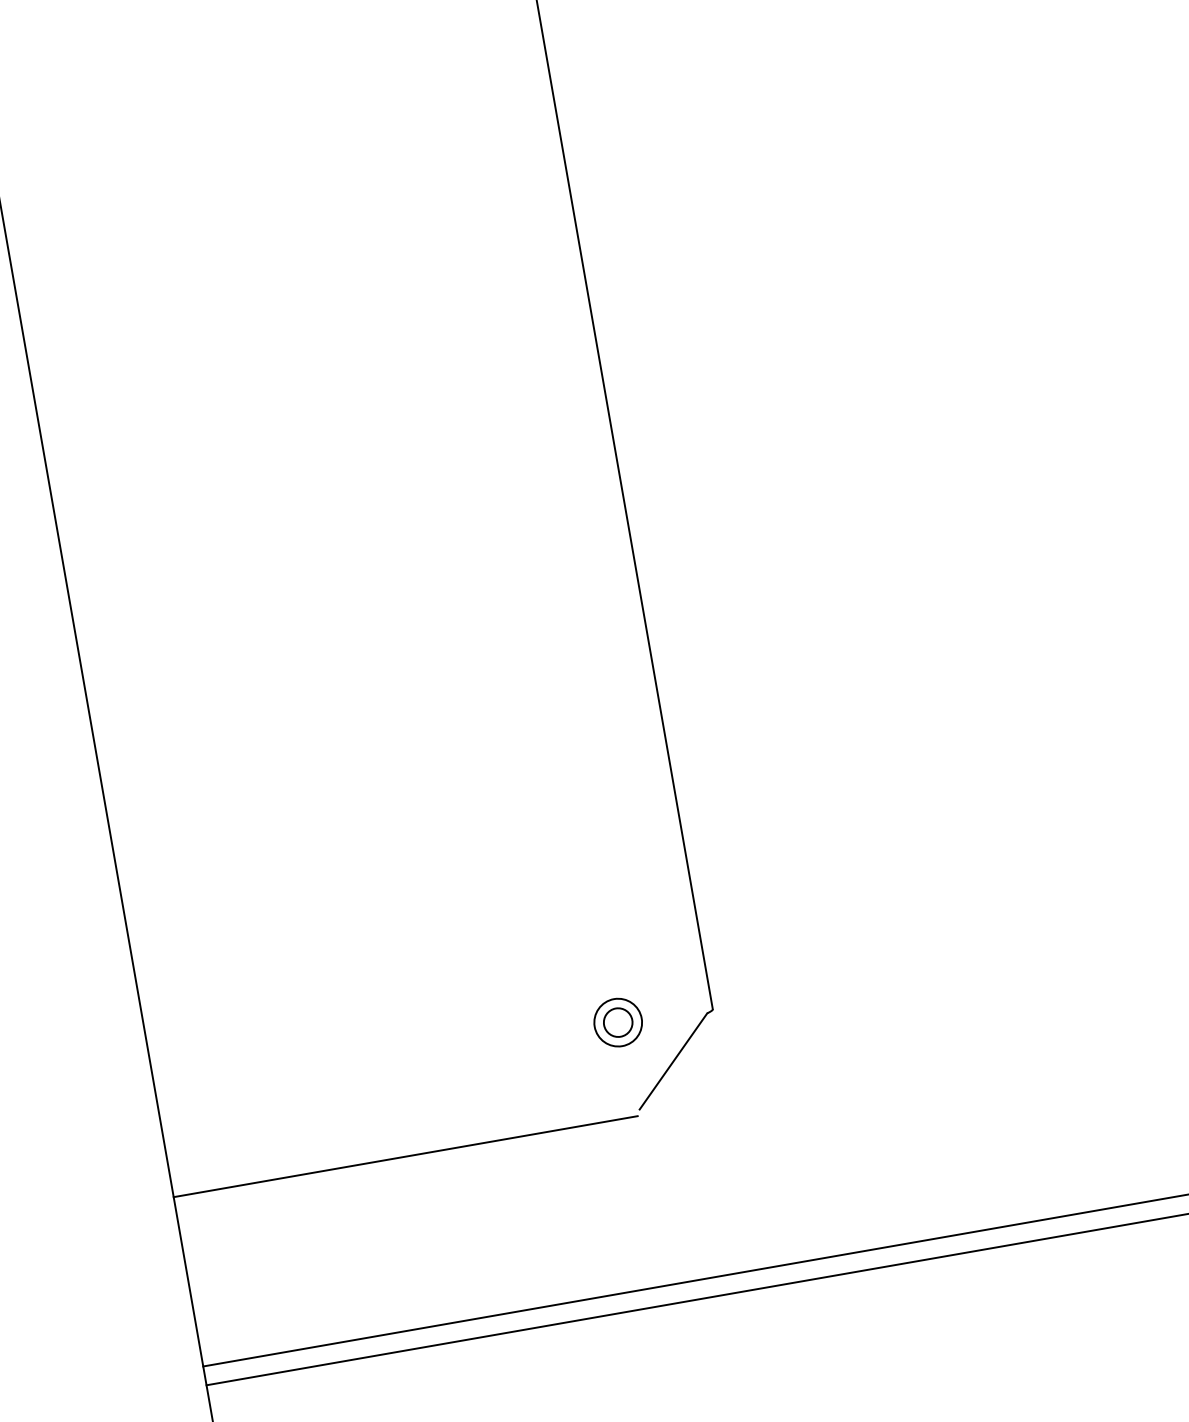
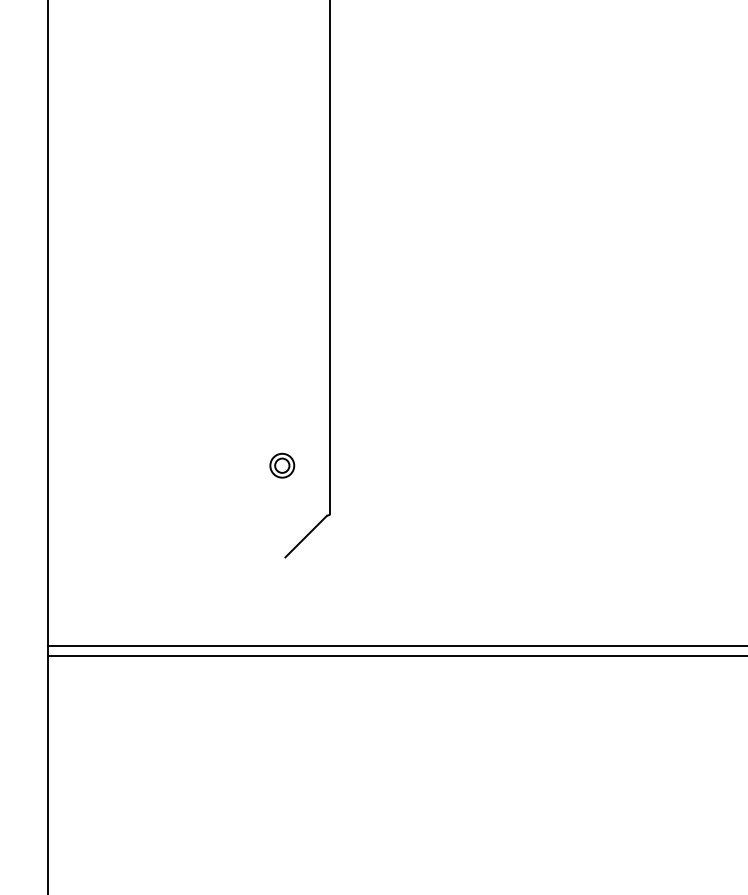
part: (618, 1022) -> (282, 465), moved
line: (404, 1156) -> (165, 560), removed

